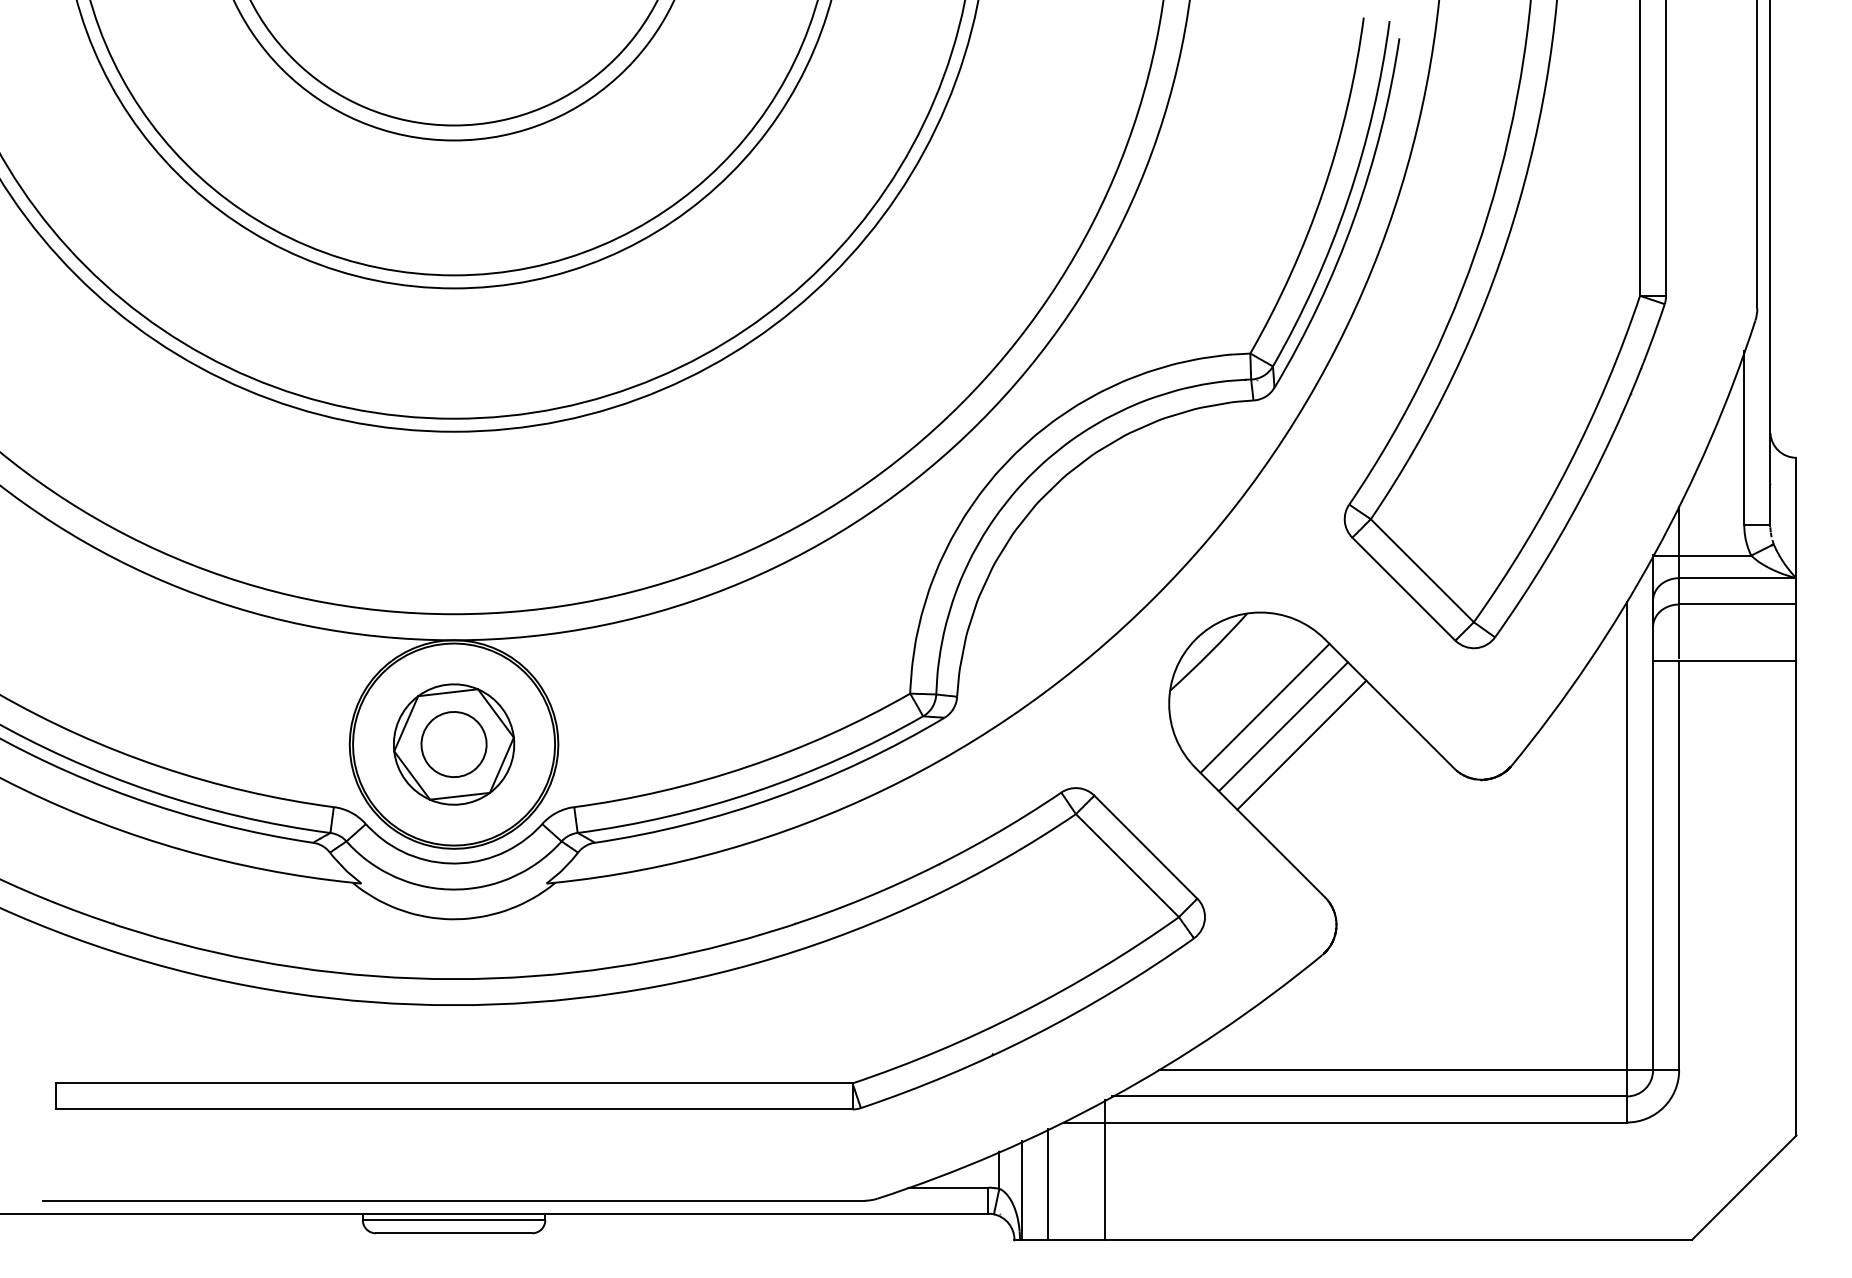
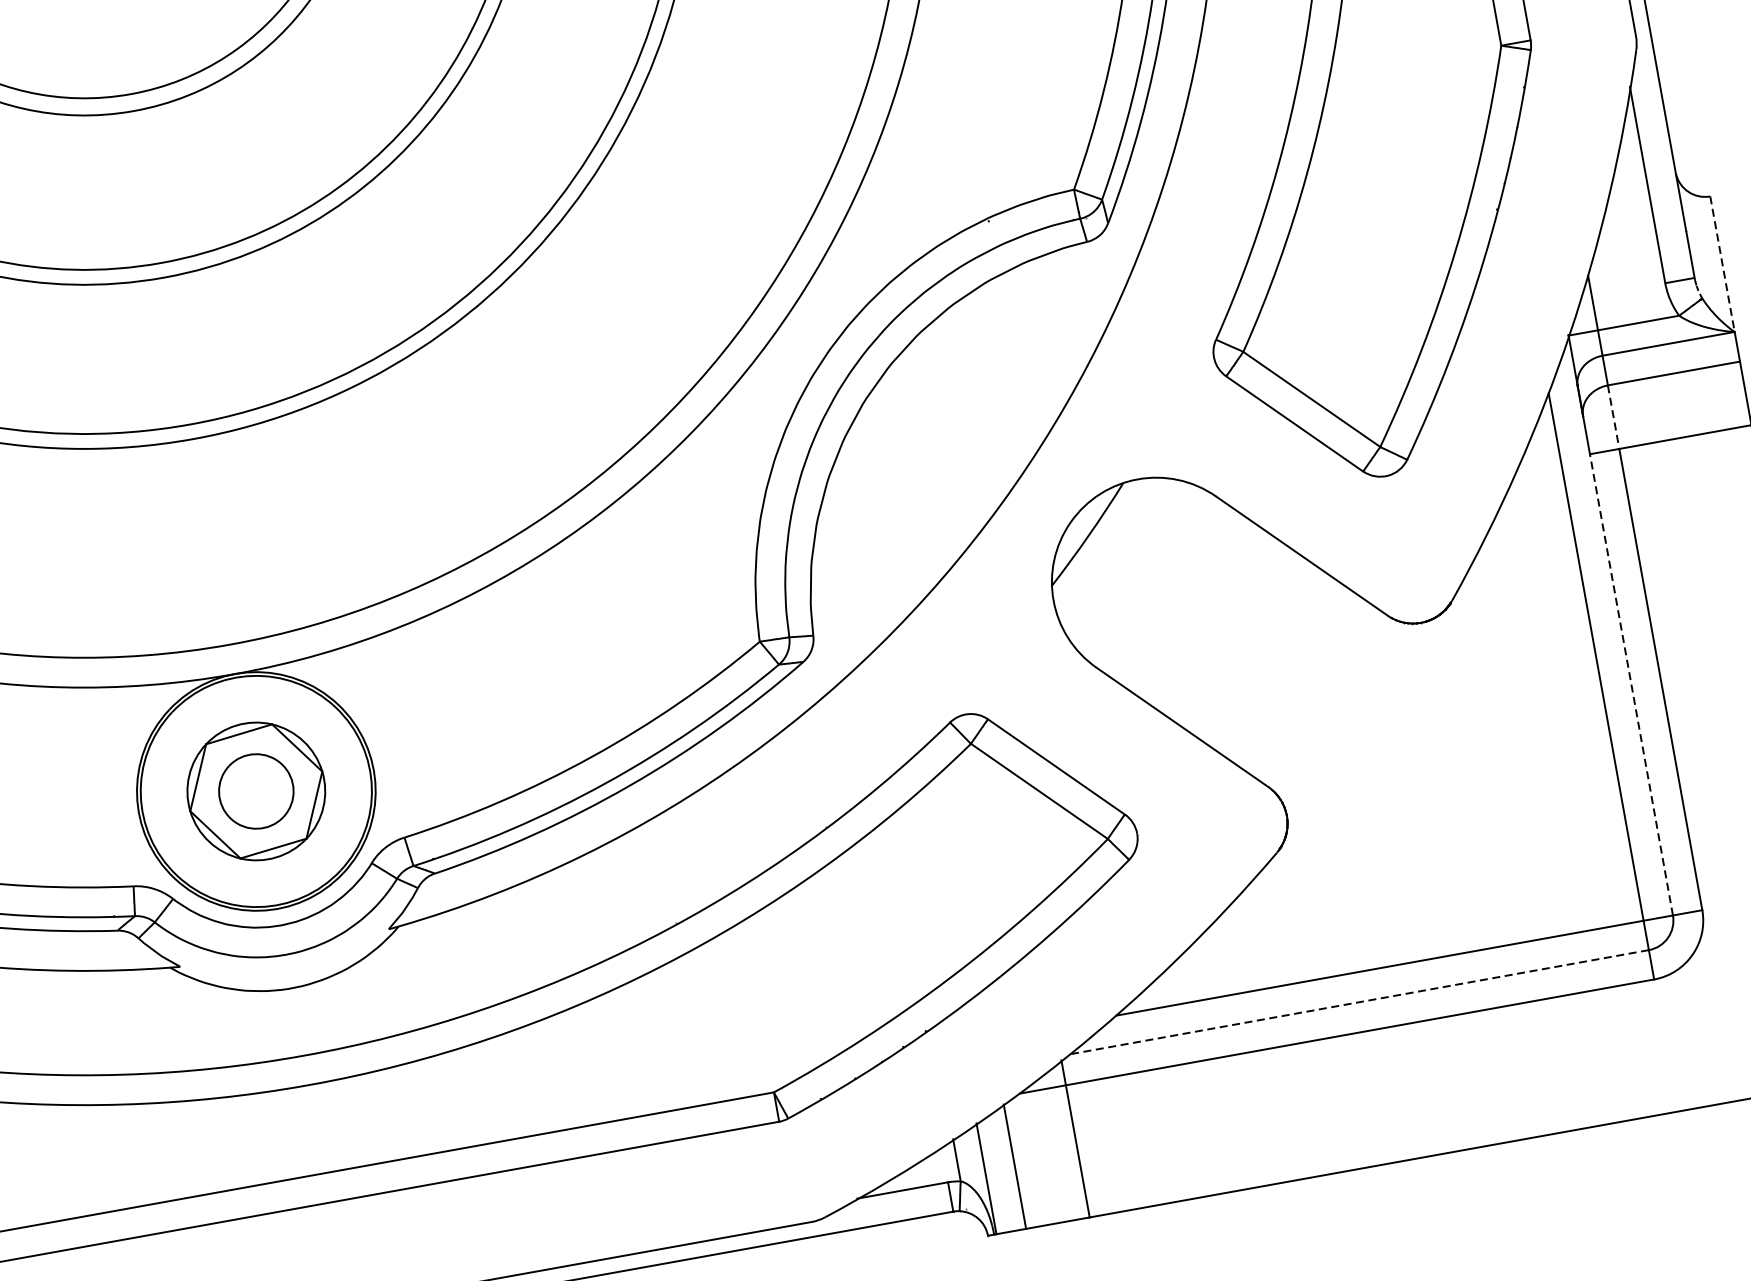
line: (1796, 518) -> (1722, 264), solid -> dashed
line: (1679, 631) -> (1613, 415), solid -> dashed
line: (1264, 707) -> (1161, 585), removed
line: (1282, 726) -> (1185, 603), removed
line: (1301, 744) -> (1210, 619), removed
line: (1653, 865) -> (1631, 684), solid -> dashed
line: (1369, 1096) -> (1358, 1002), solid -> dashed

